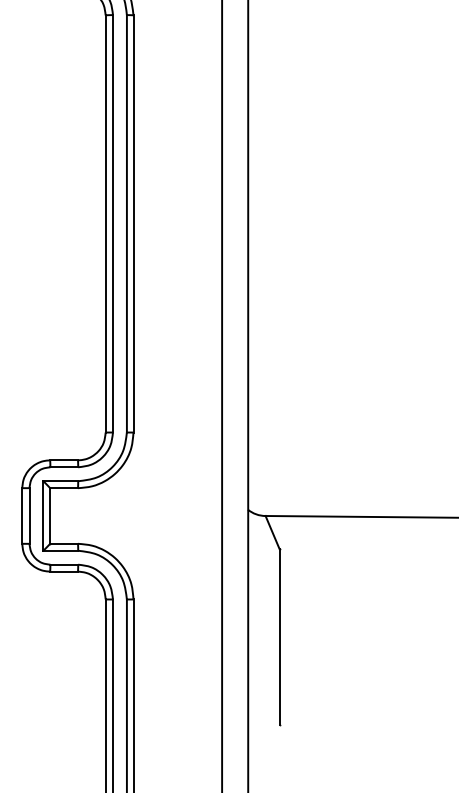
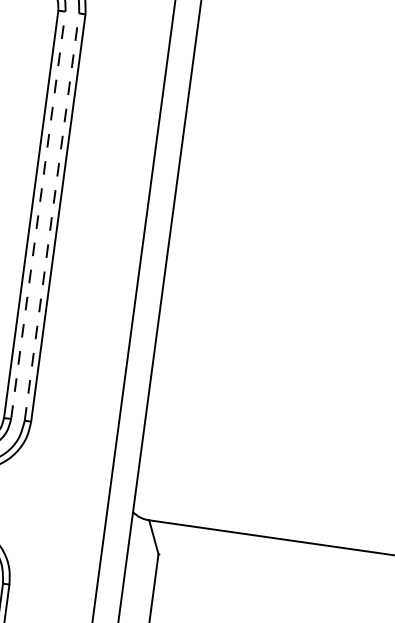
line: (112, 223) -> (37, 214), solid -> dashed
line: (126, 223) -> (51, 216), solid -> dashed

